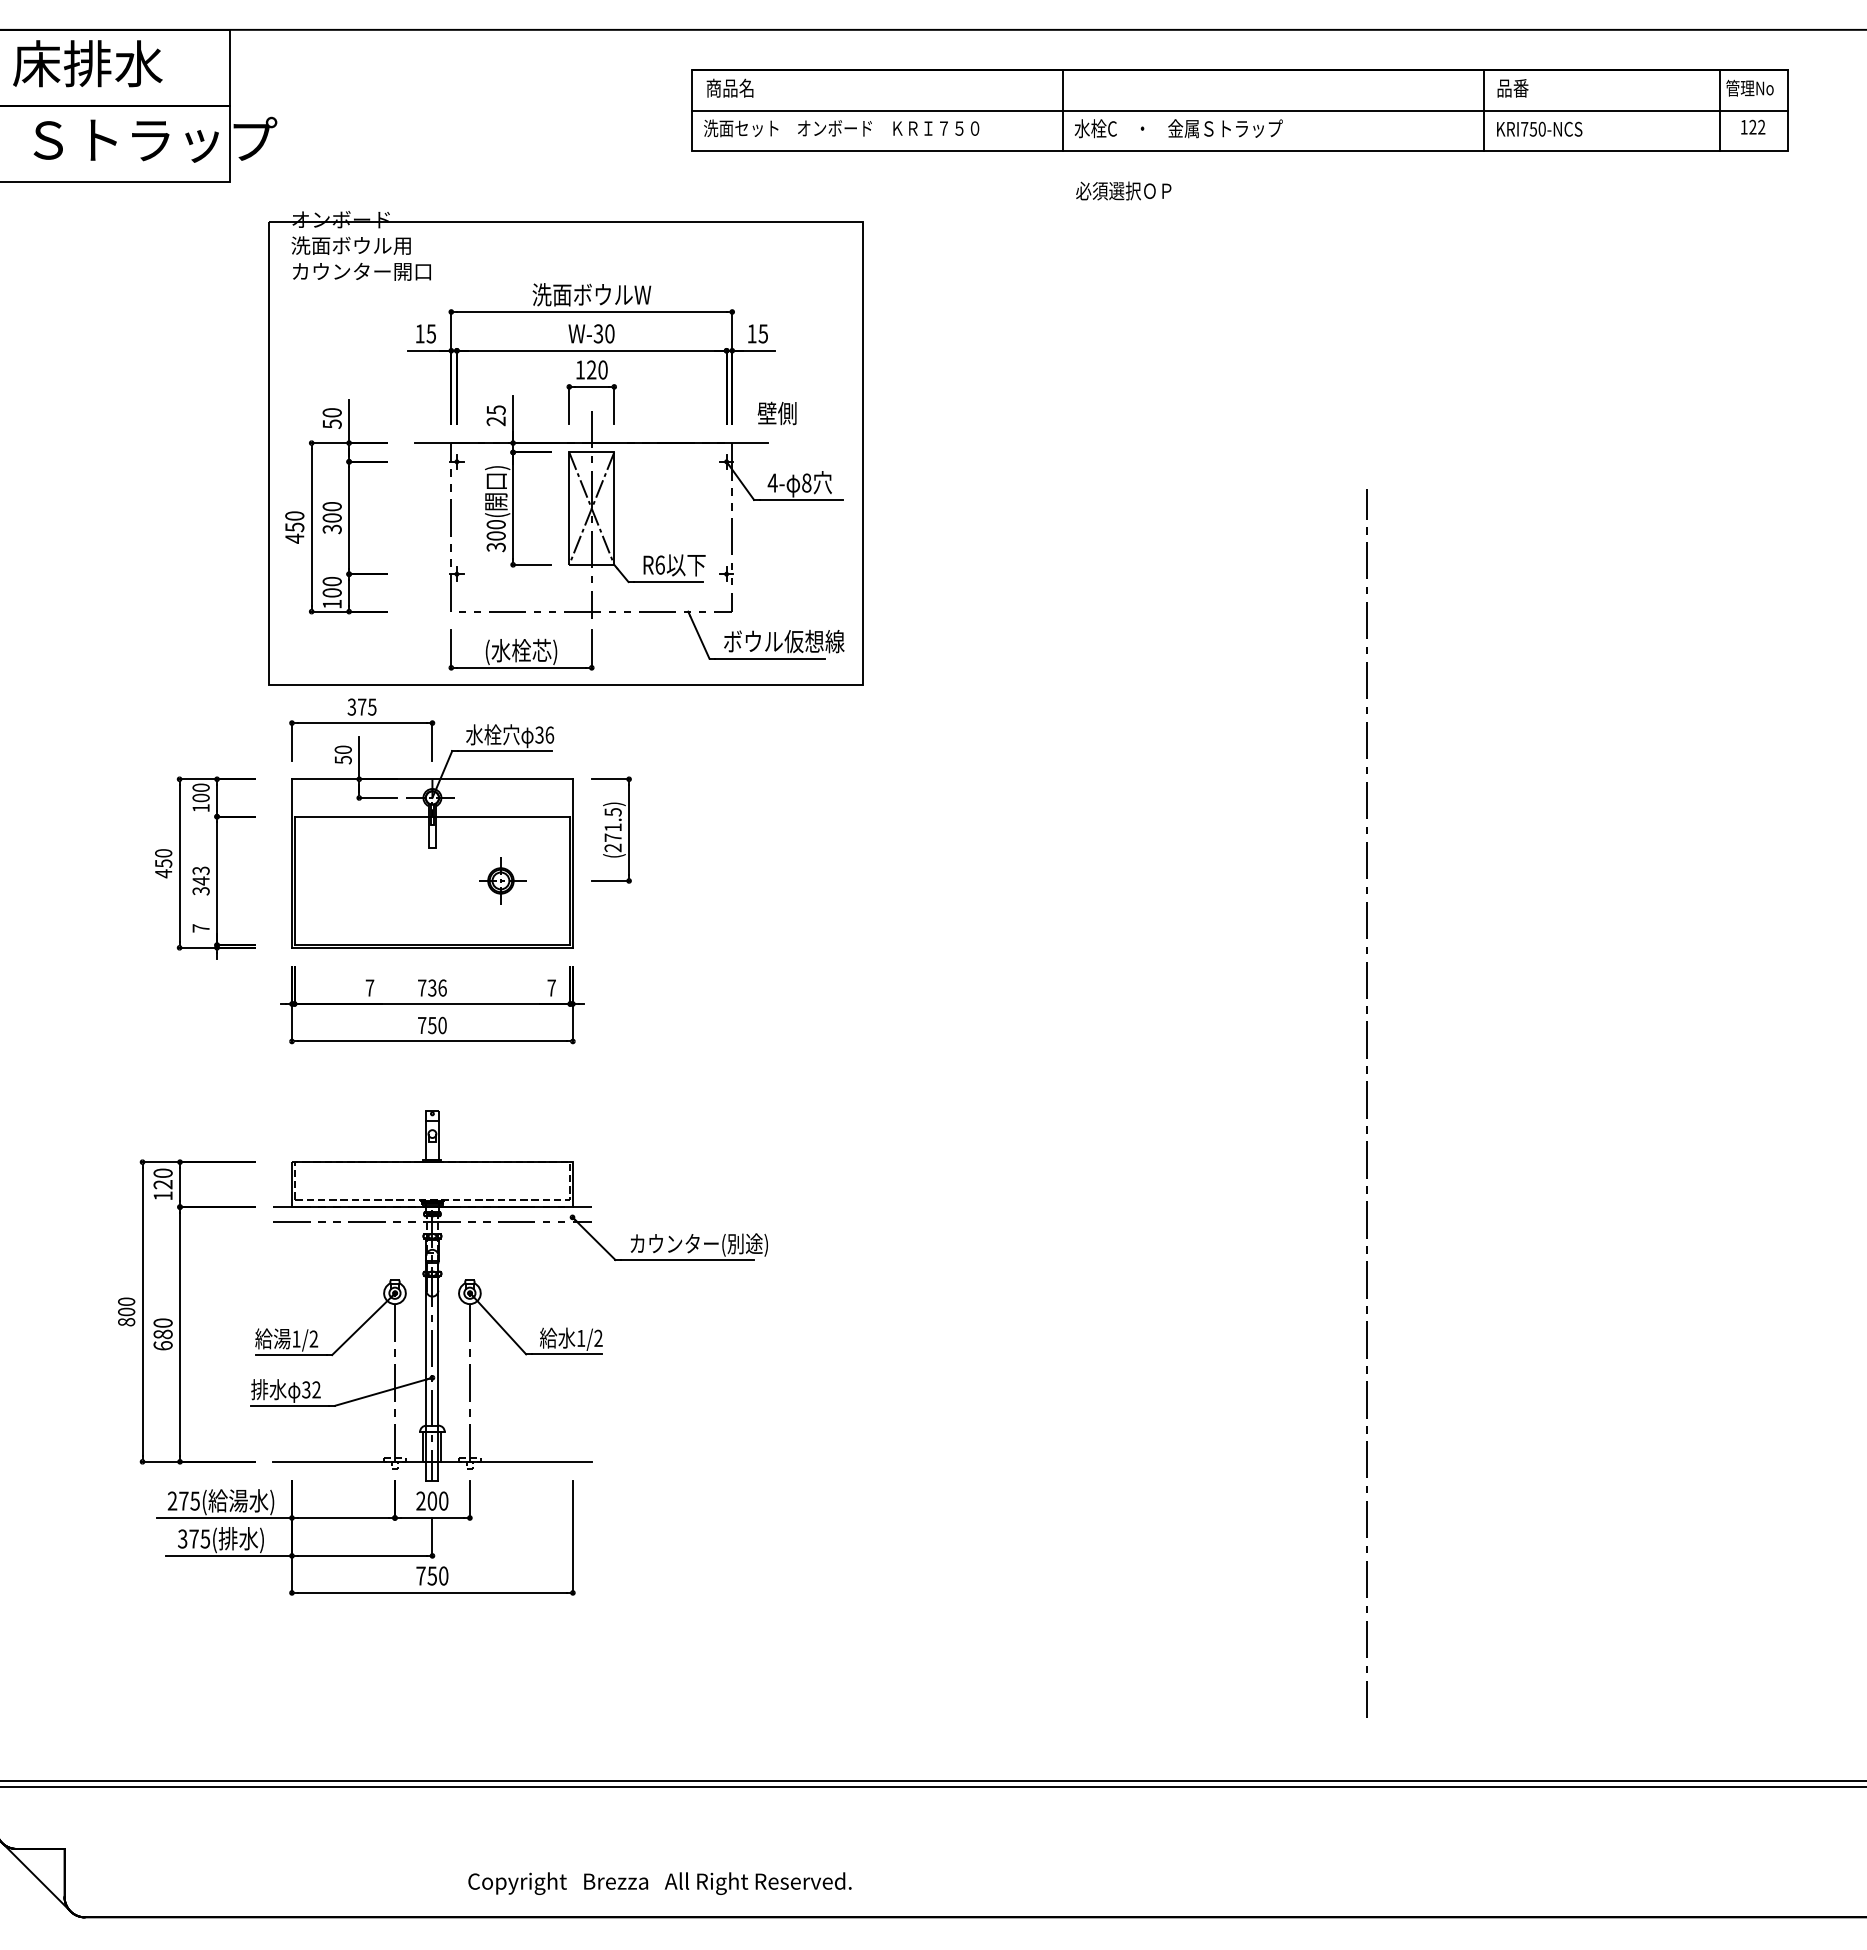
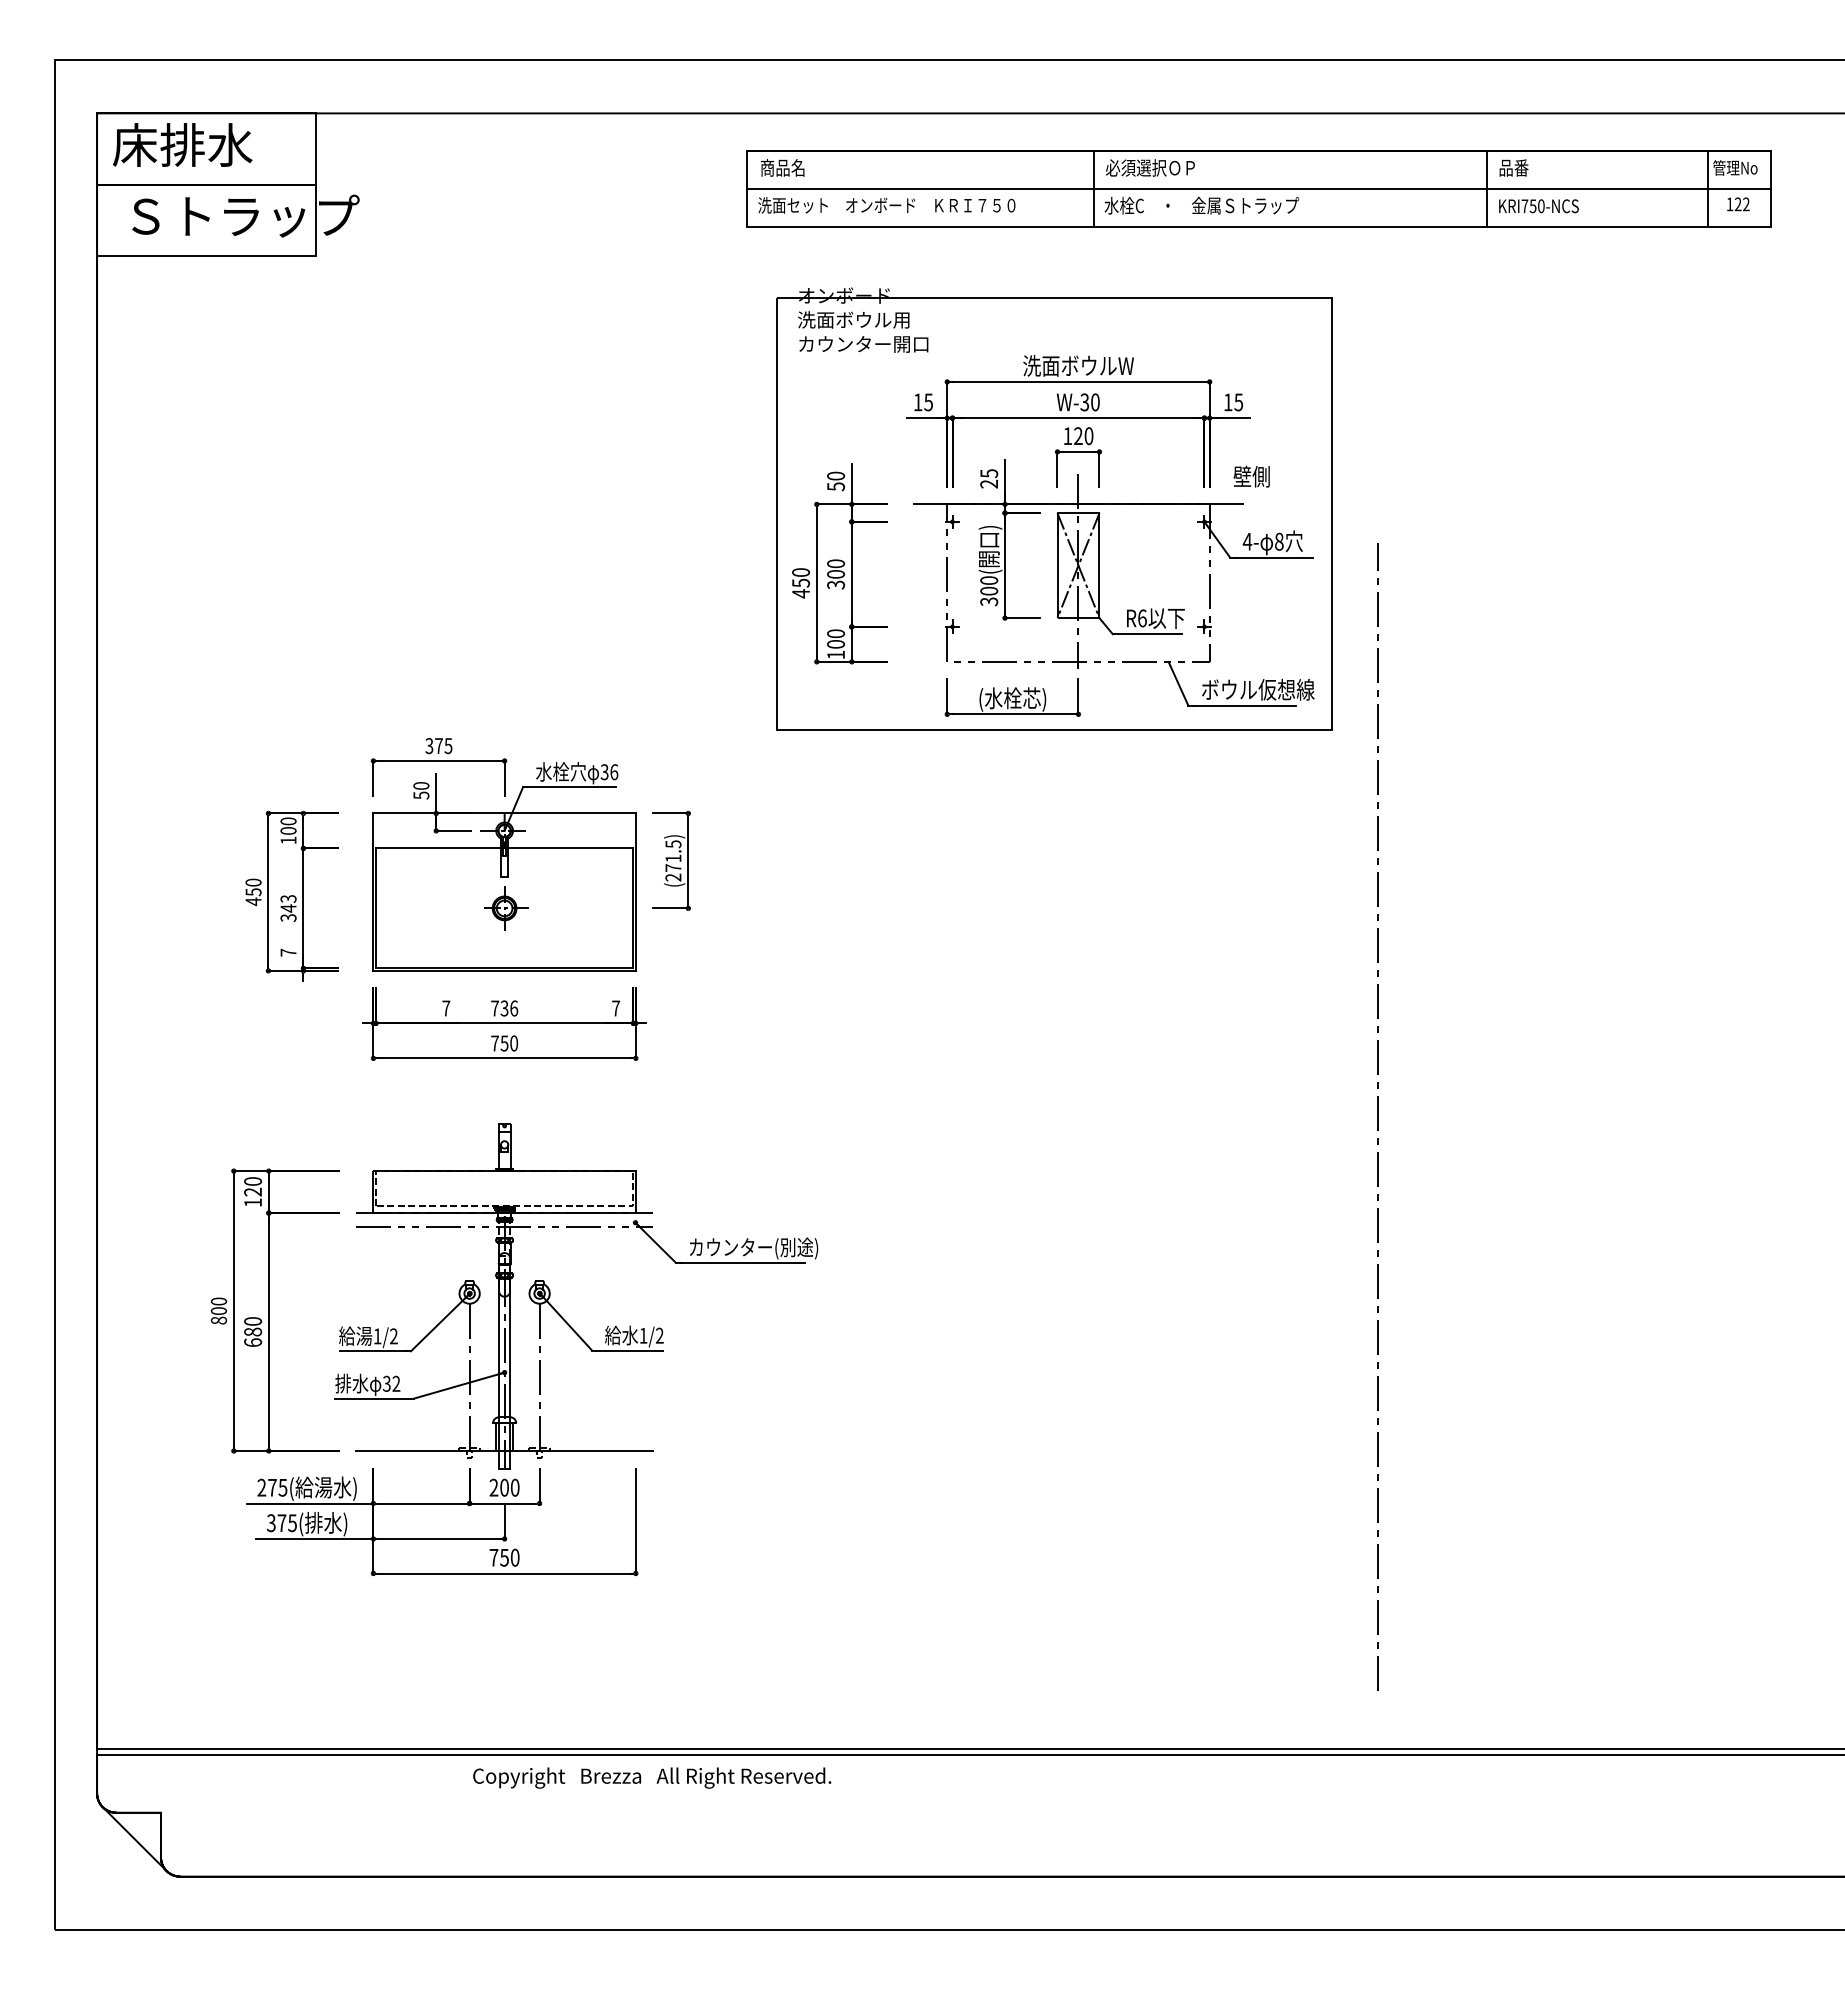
text: (1123, 190) -> (1150, 167), moved
part: (566, 447) -> (1054, 508), moved
part: (502, 881) -> (506, 908), moved
text: (660, 1883) -> (652, 1777), moved

